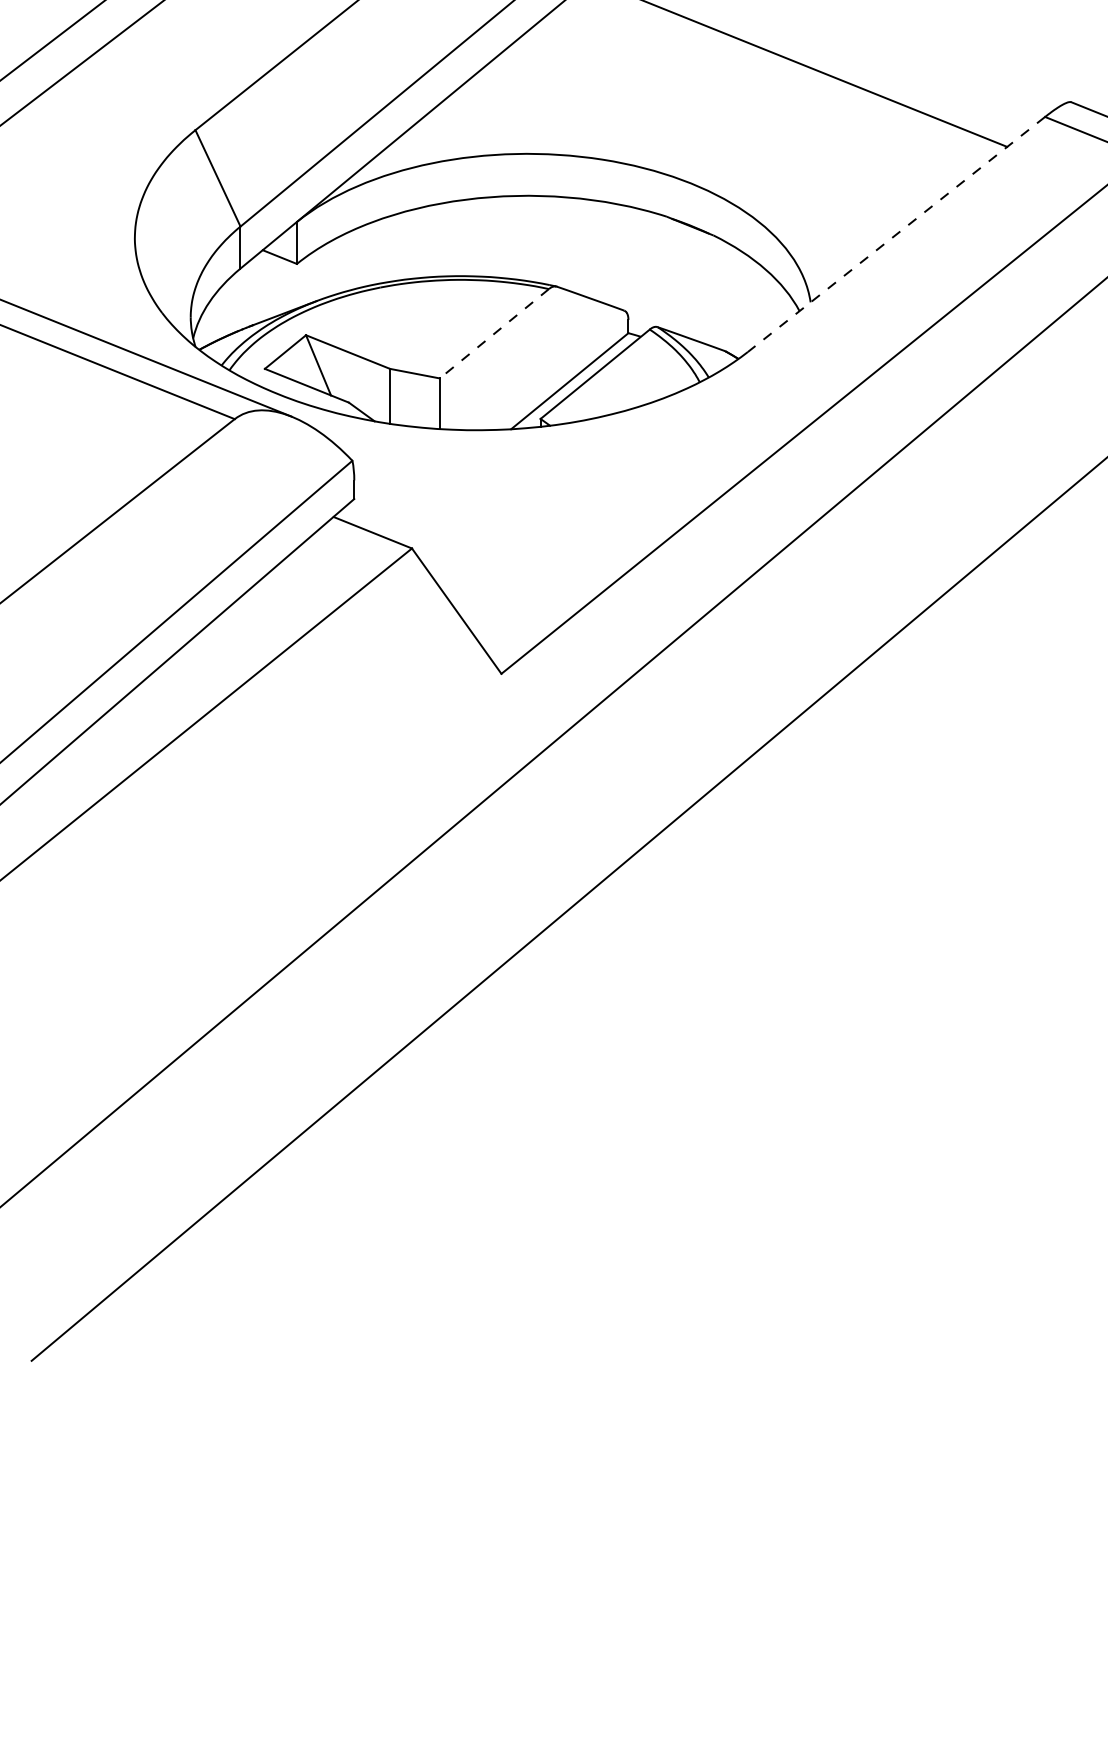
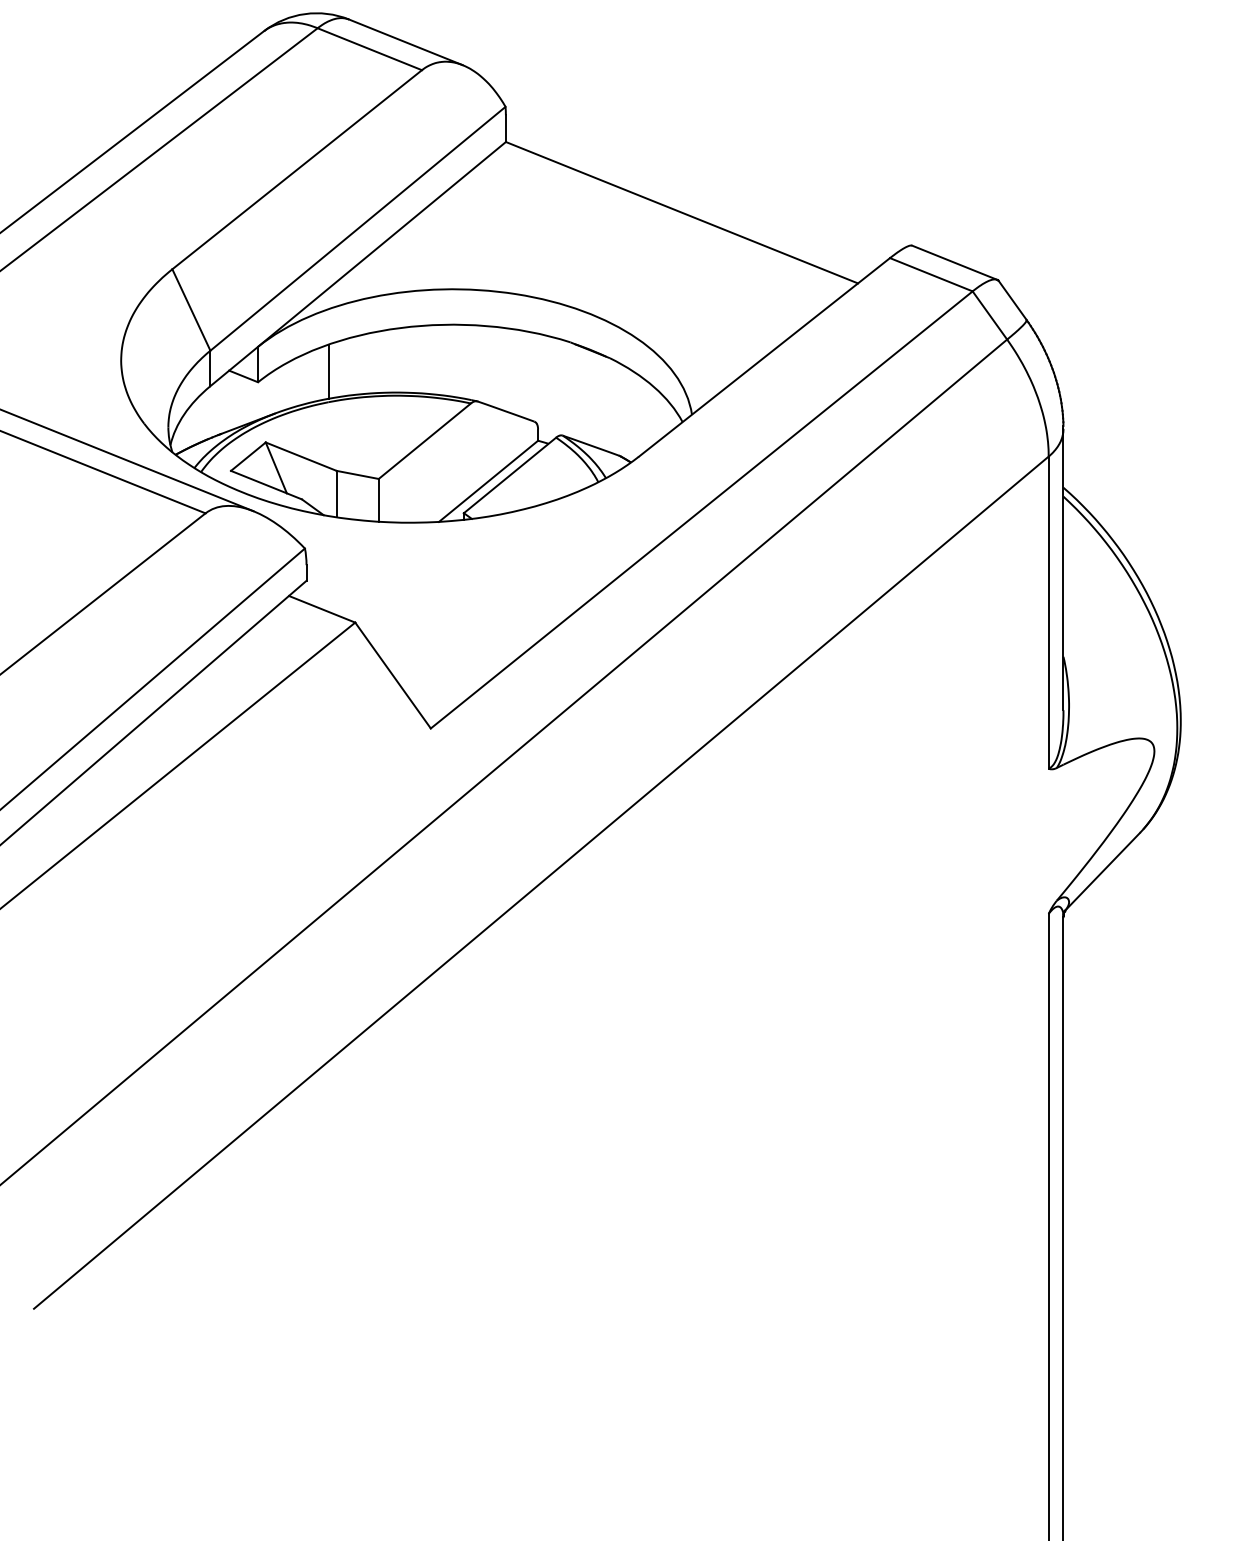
line: (896, 234) -> (764, 357), dashed -> solid
line: (380, 251) -> (328, 371), added
line: (493, 334) -> (424, 441), dashed -> solid

